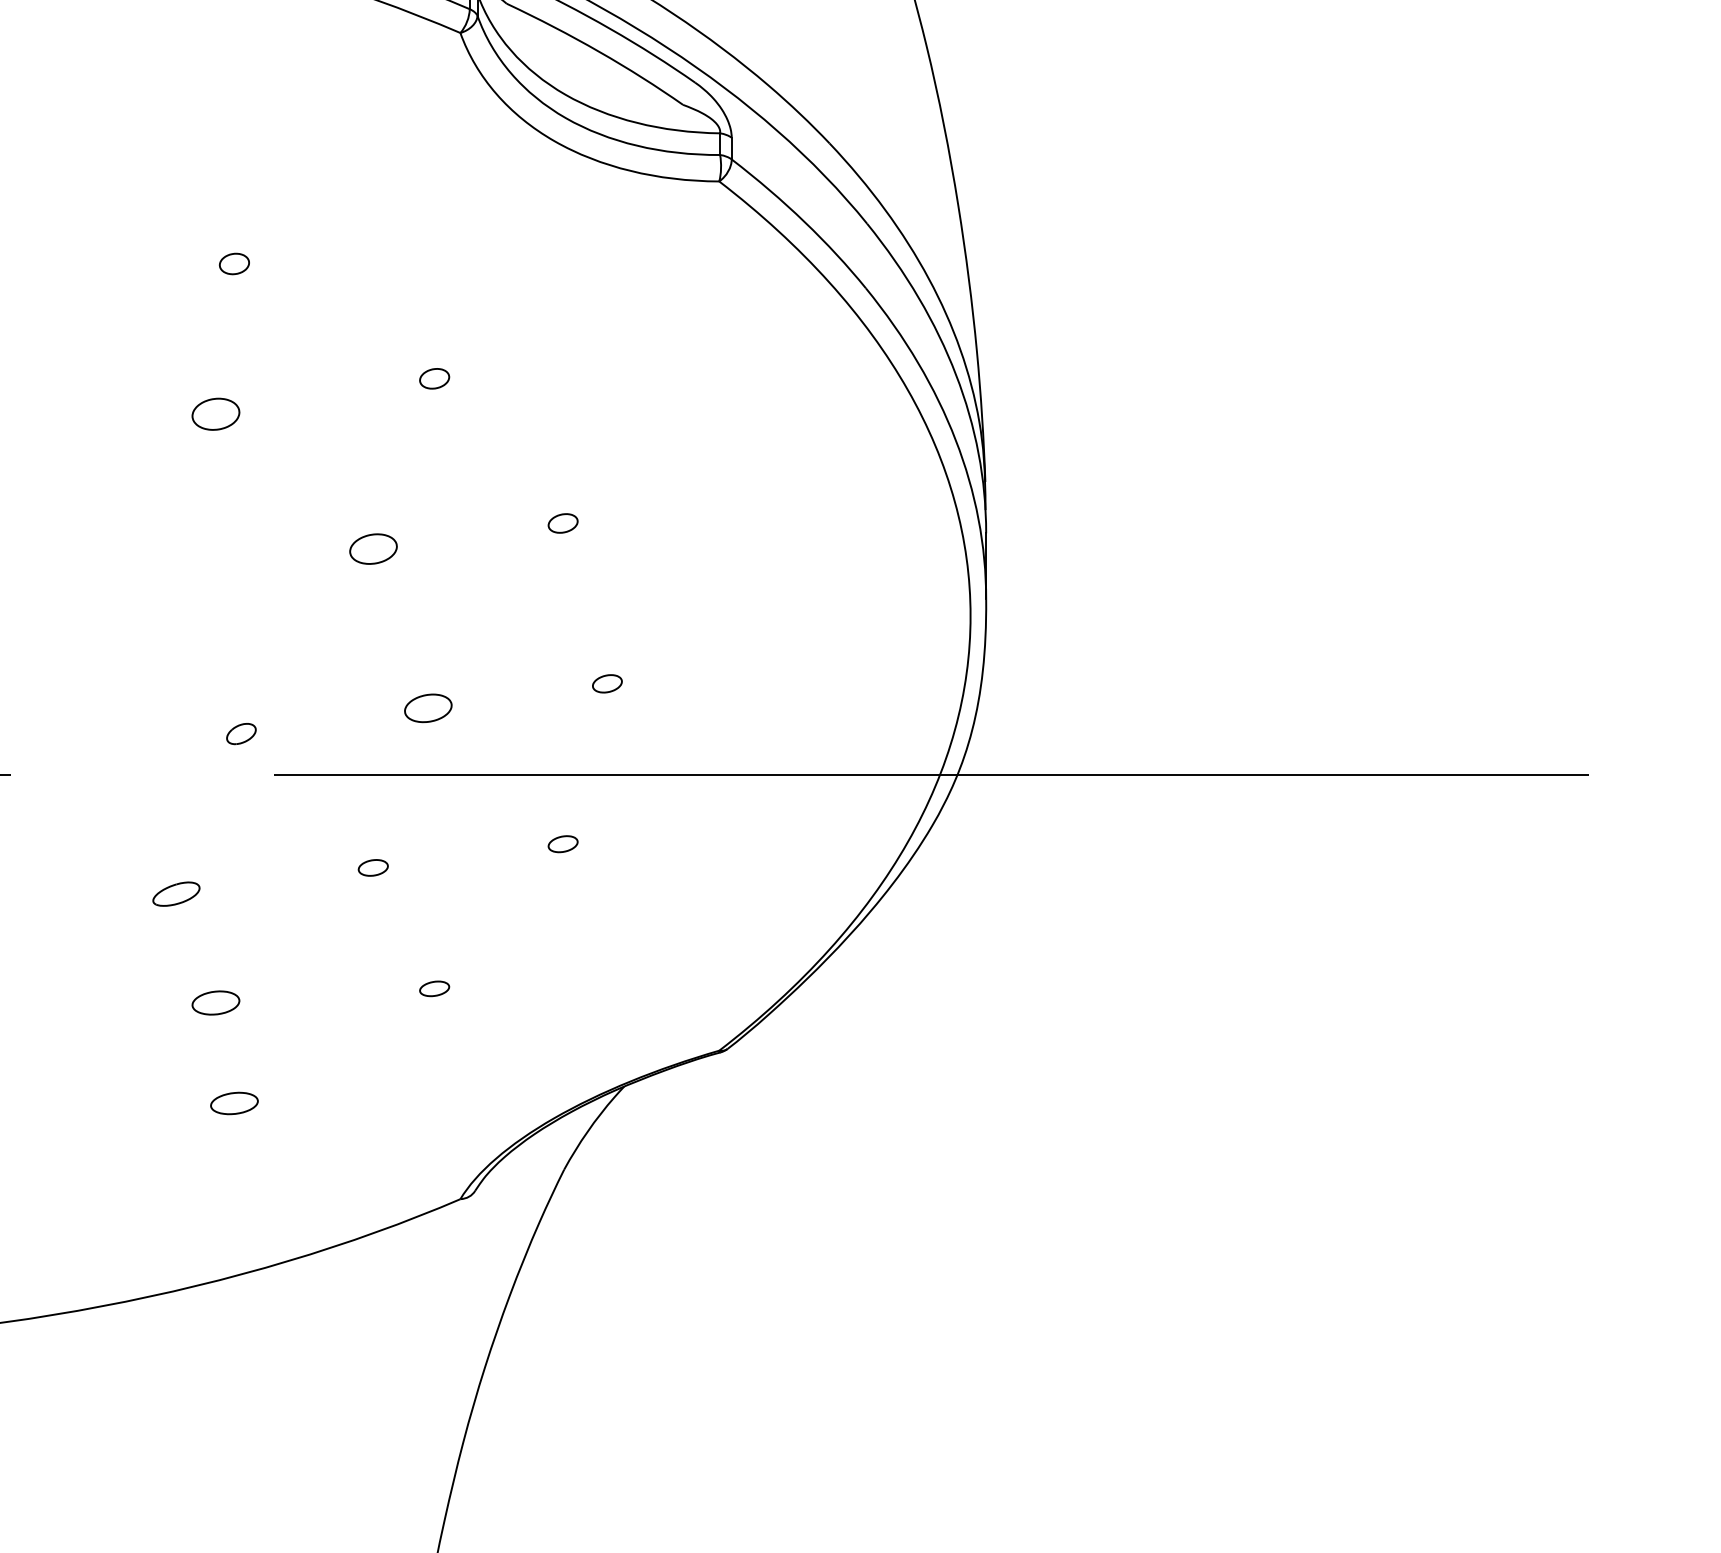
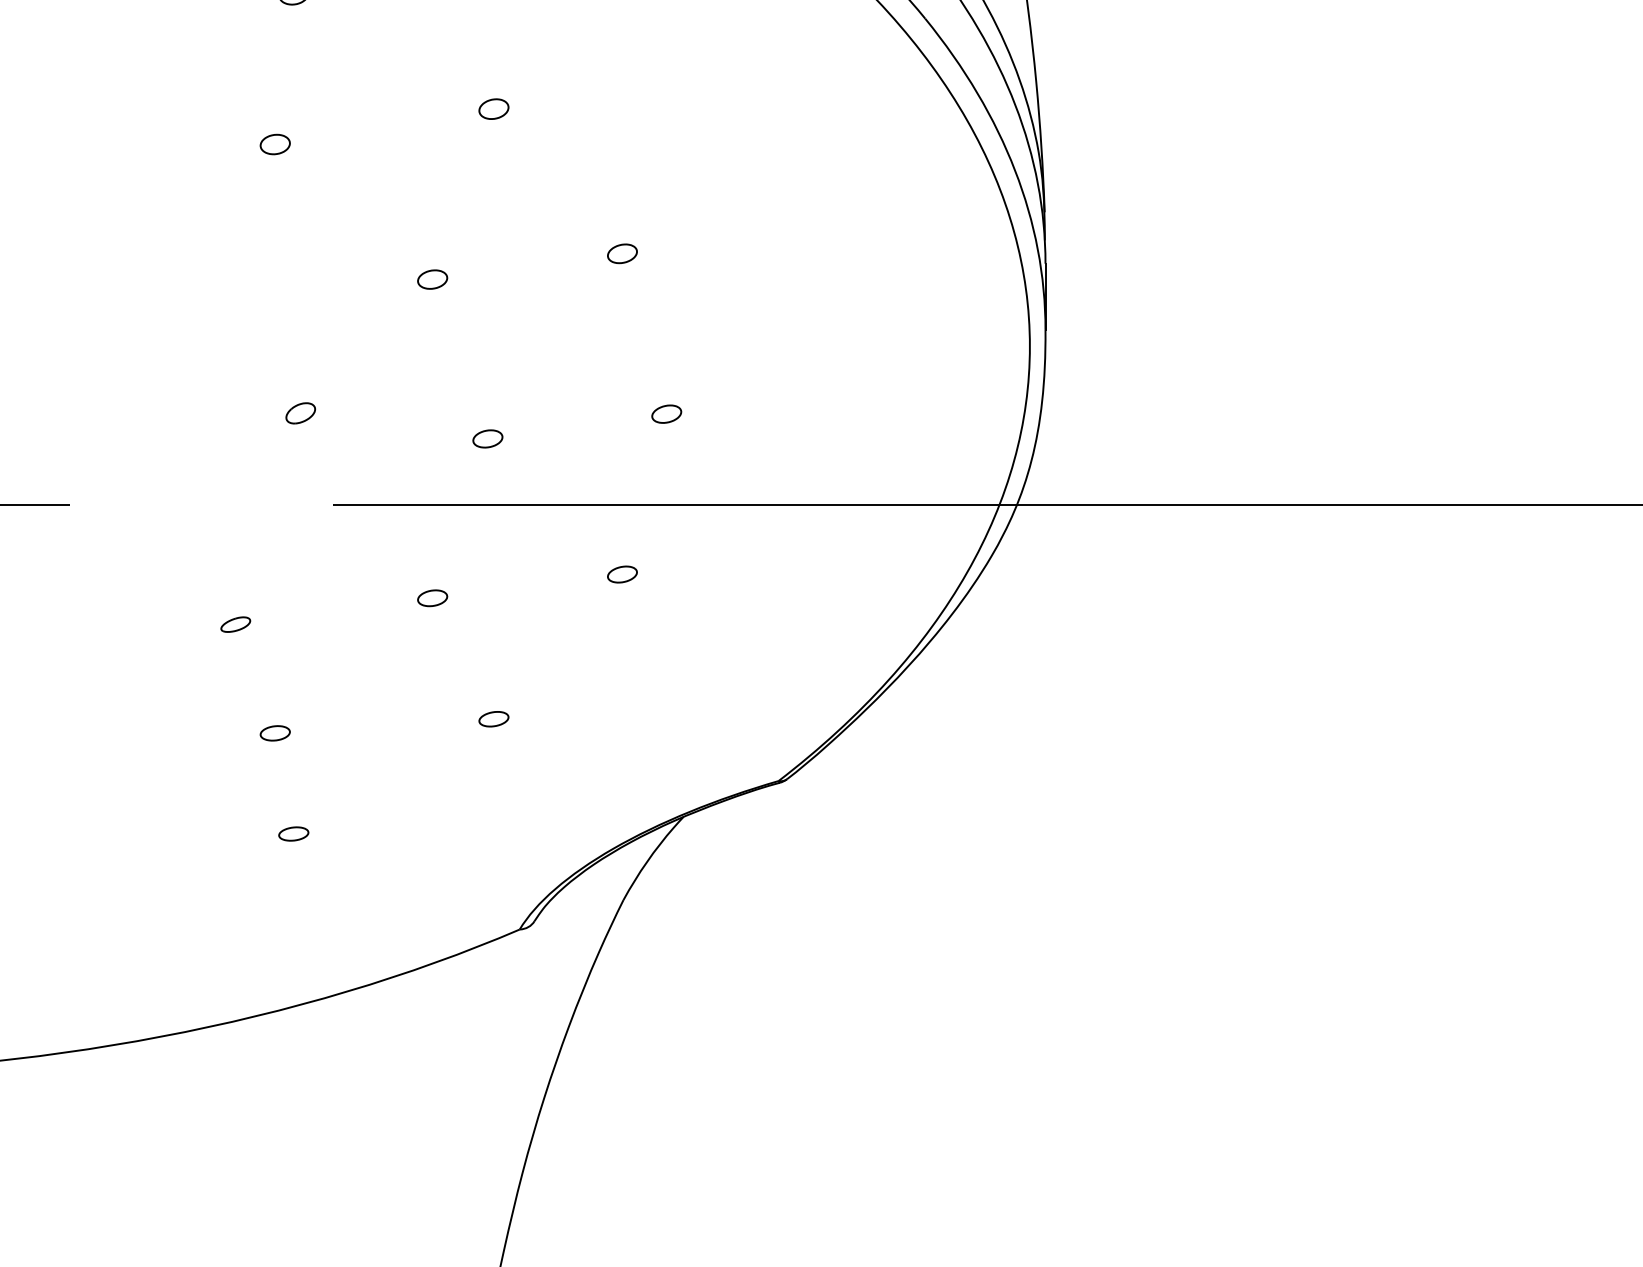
part: (215, 413) -> (274, 143), size x0.62
part: (372, 549) -> (431, 279), size x0.62
part: (428, 708) -> (487, 438), size x0.62
part: (241, 734) -> (300, 413), moved
part: (176, 894) -> (235, 624), size x0.62
part: (215, 1002) -> (274, 732), size x0.62
part: (234, 1103) -> (293, 833), size x0.62

